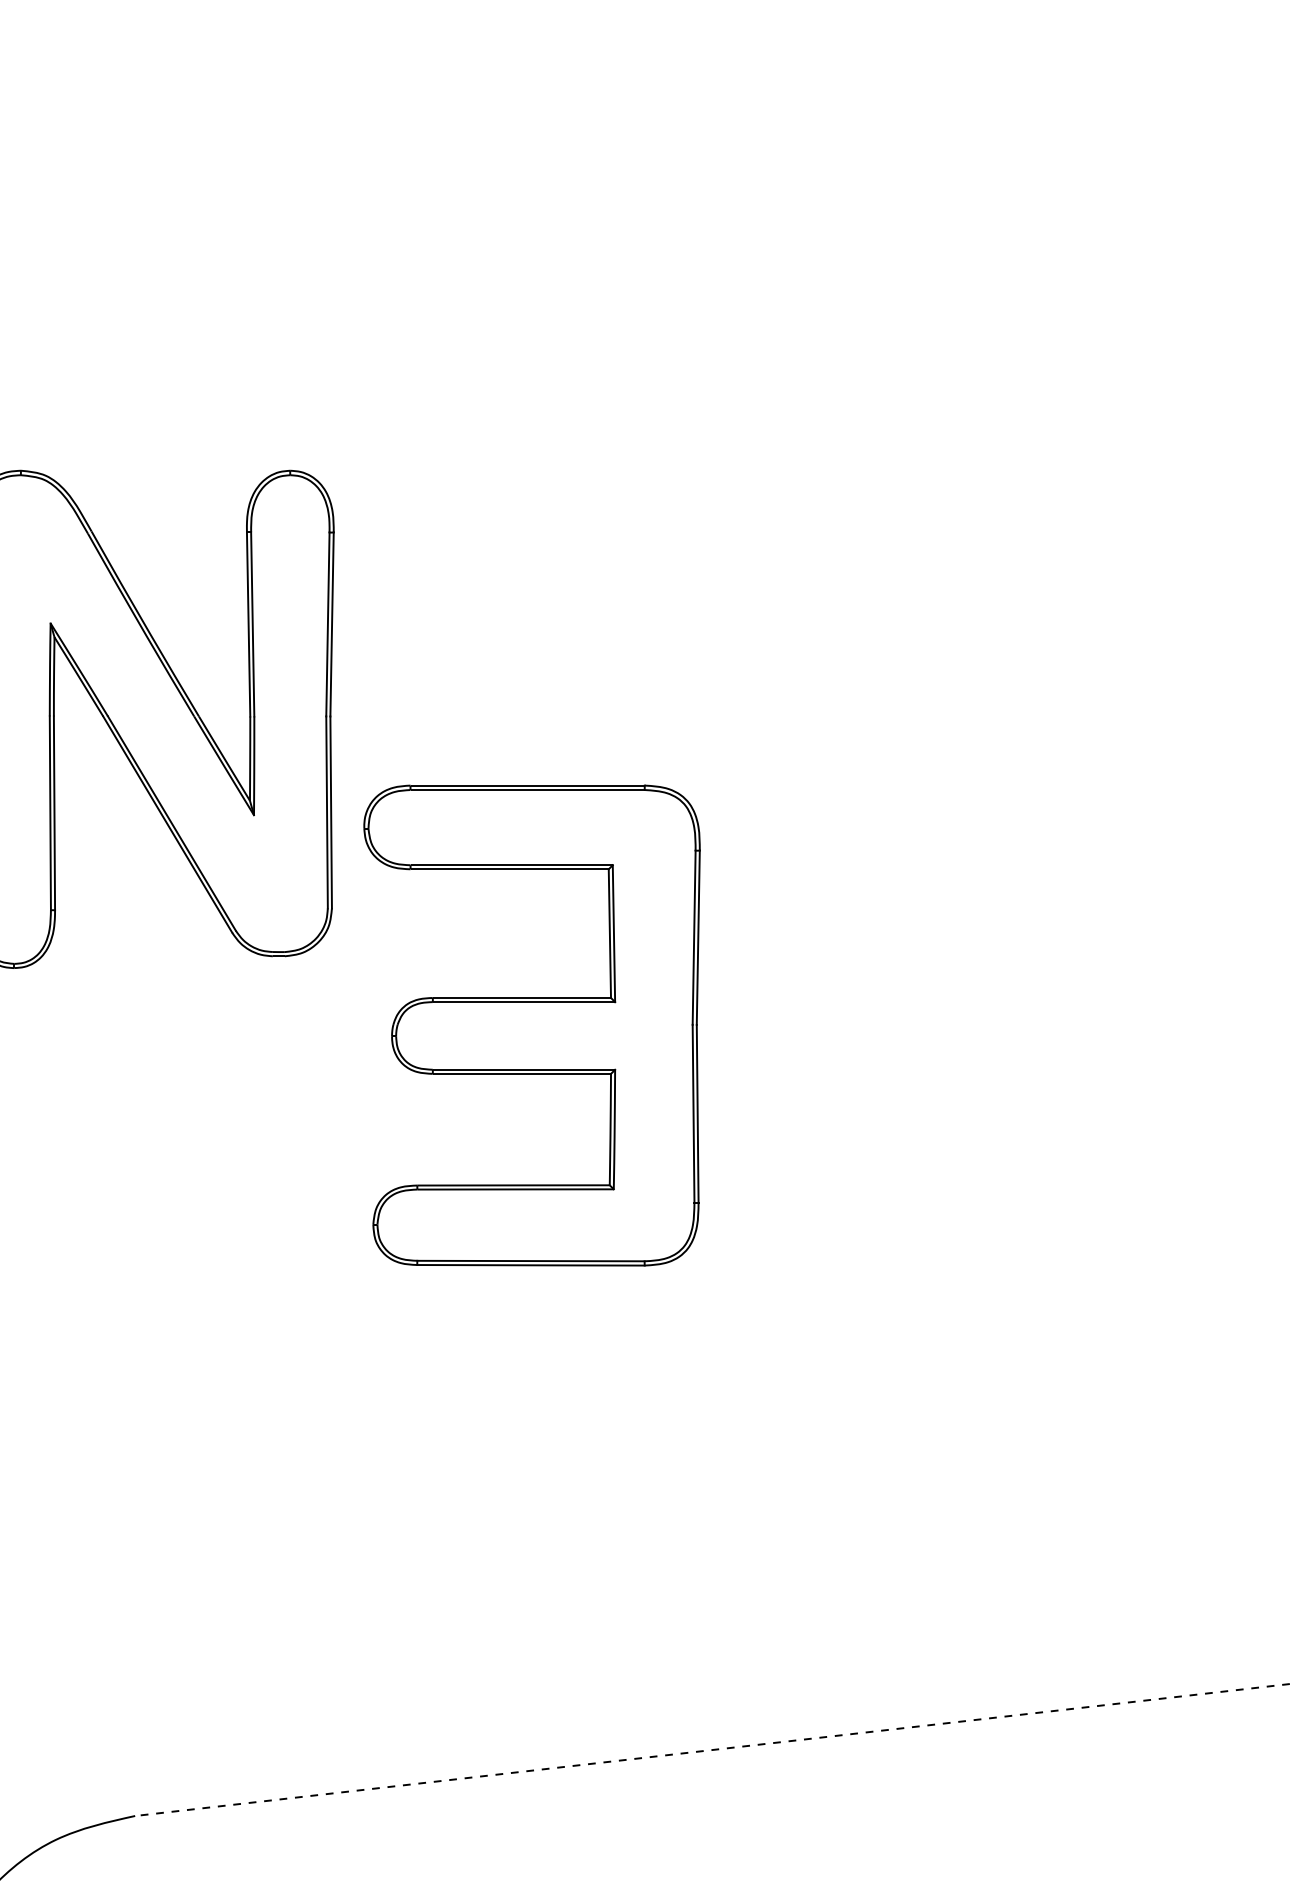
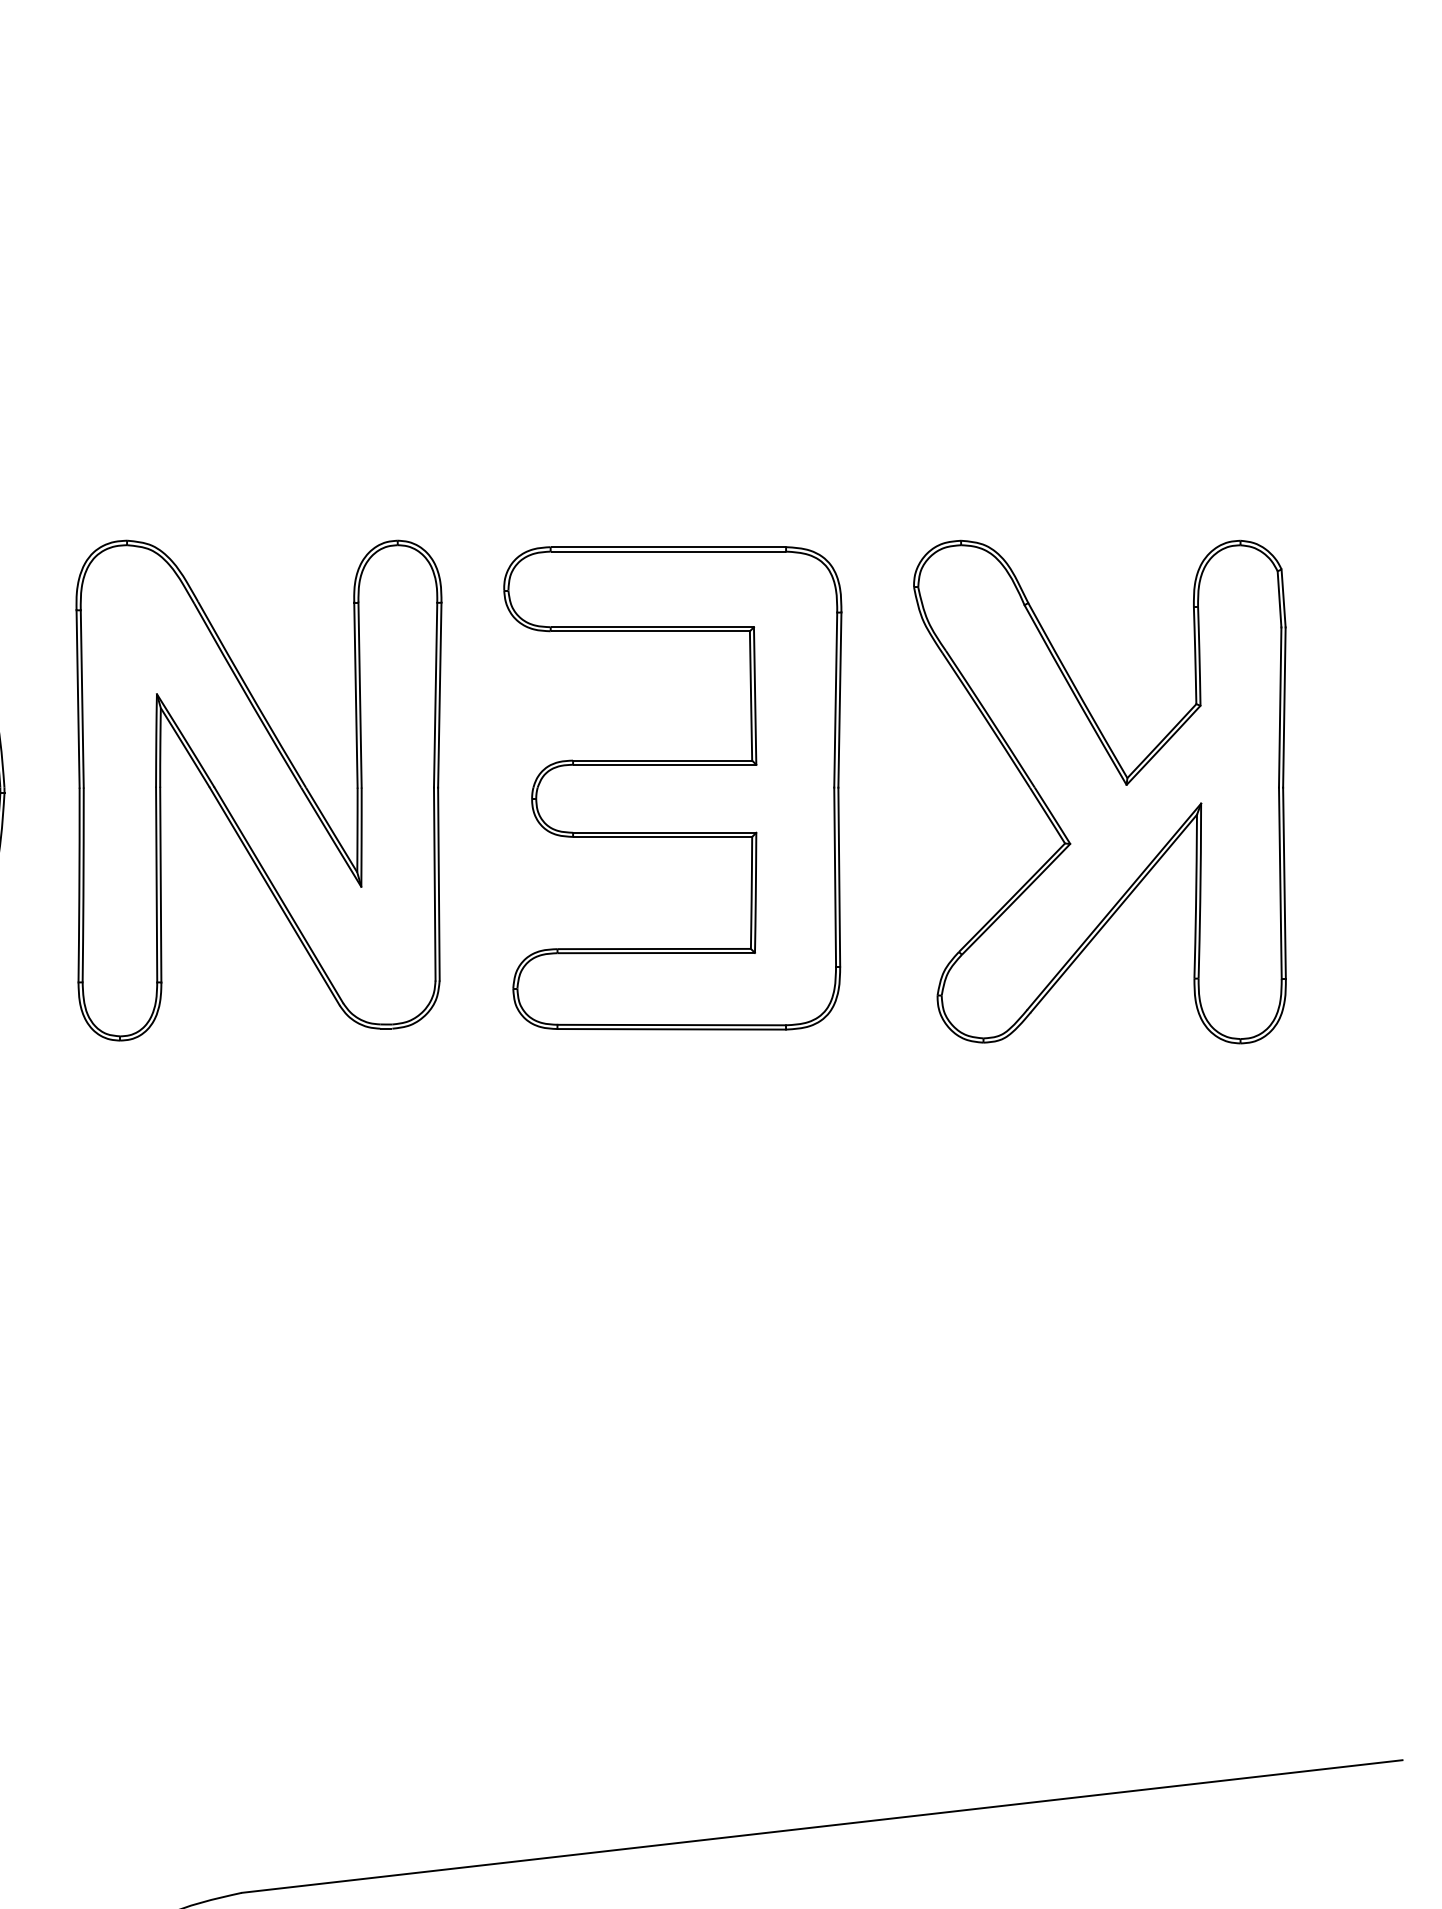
part: (988, 720) -> (1099, 791), added
part: (531, 1025) -> (672, 788), moved
line: (711, 1749) -> (821, 1826), dashed -> solid

